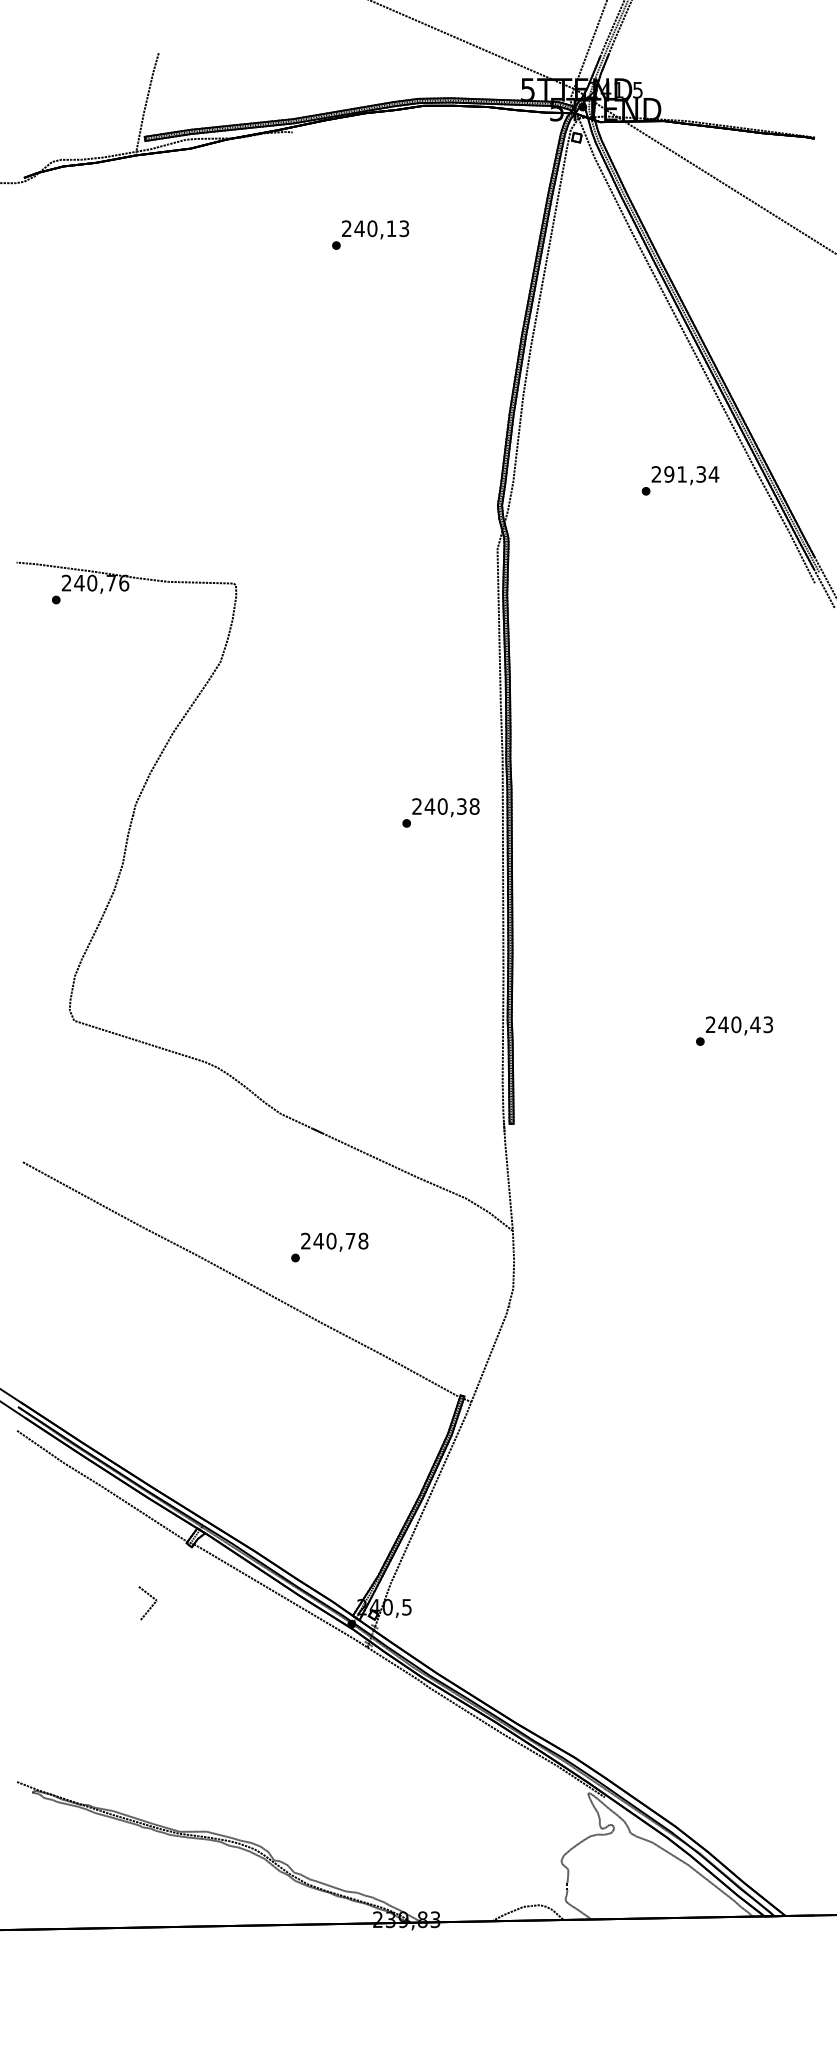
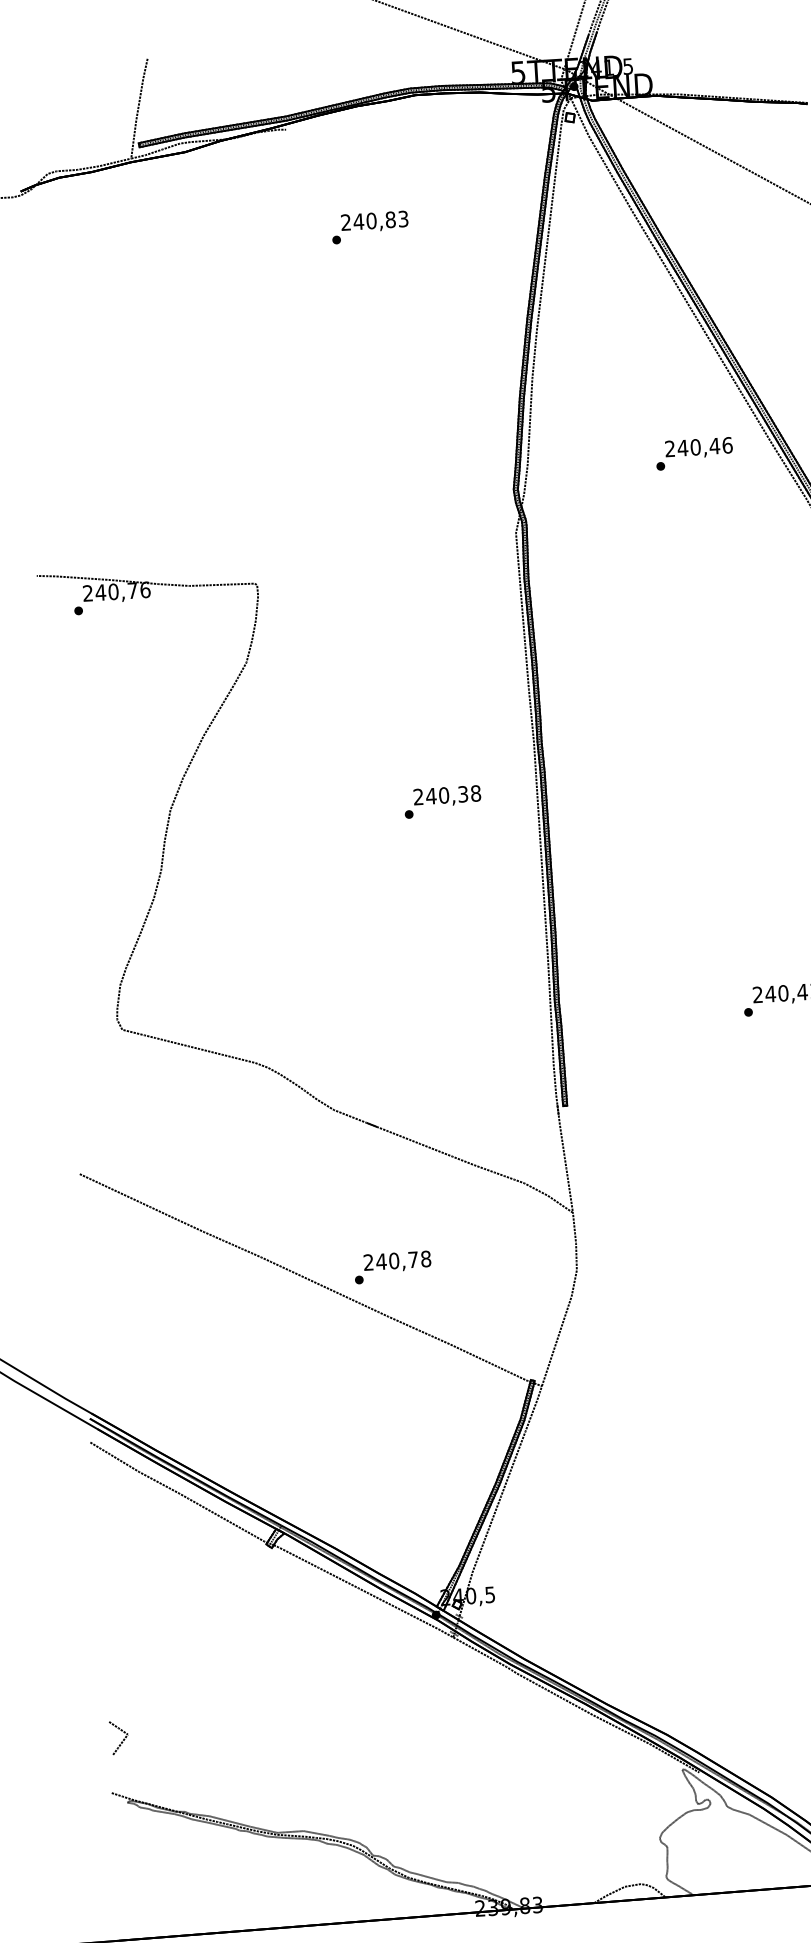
text: (391, 228) -> (390, 219), 240,13 -> 240,83
text: (691, 474) -> (705, 446), 291,34 -> 240,46
text: (440, 812) -> (442, 801), moved
text: (329, 1247) -> (392, 1267), moved
curve: (151, 1605) -> (122, 1739), moved

